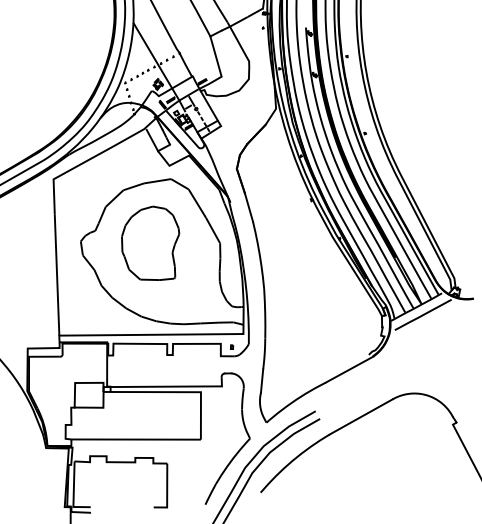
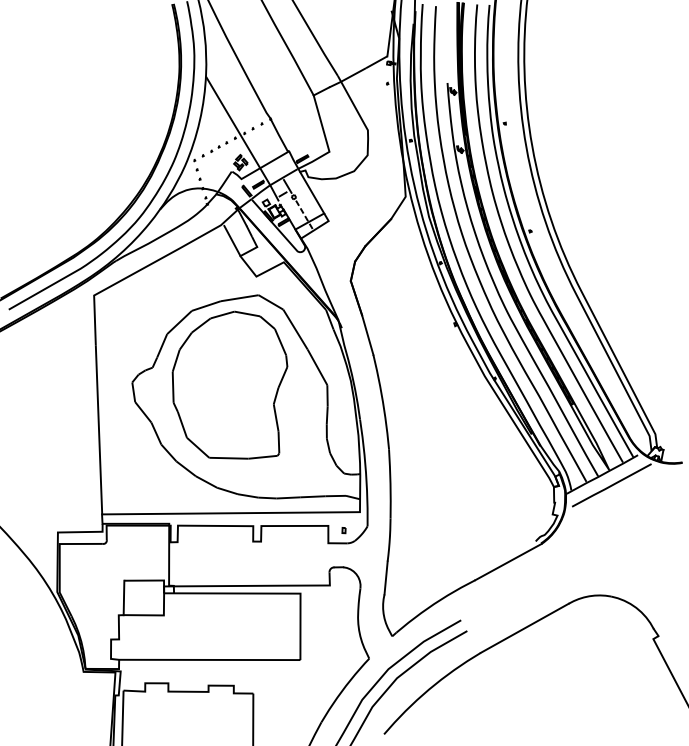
part: (150, 242) -> (229, 384), size x1.43

